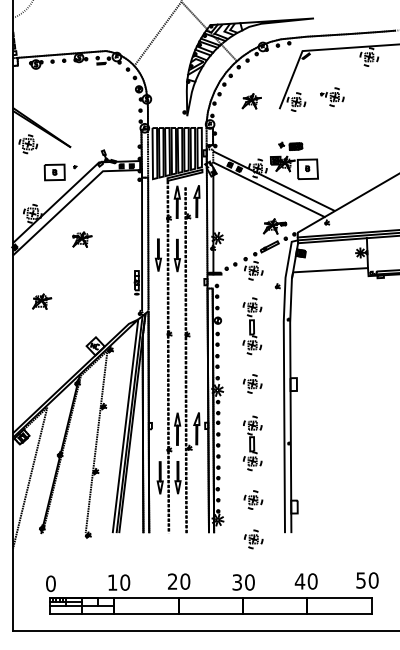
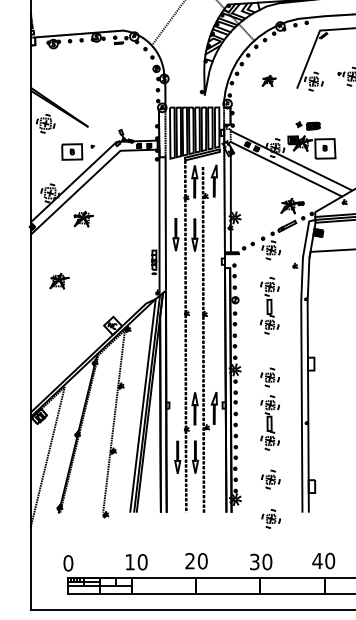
part: (251, 101) -> (268, 81), size x0.7
part: (82, 239) -> (83, 219), moved
part: (252, 383) -> (269, 377), moved

